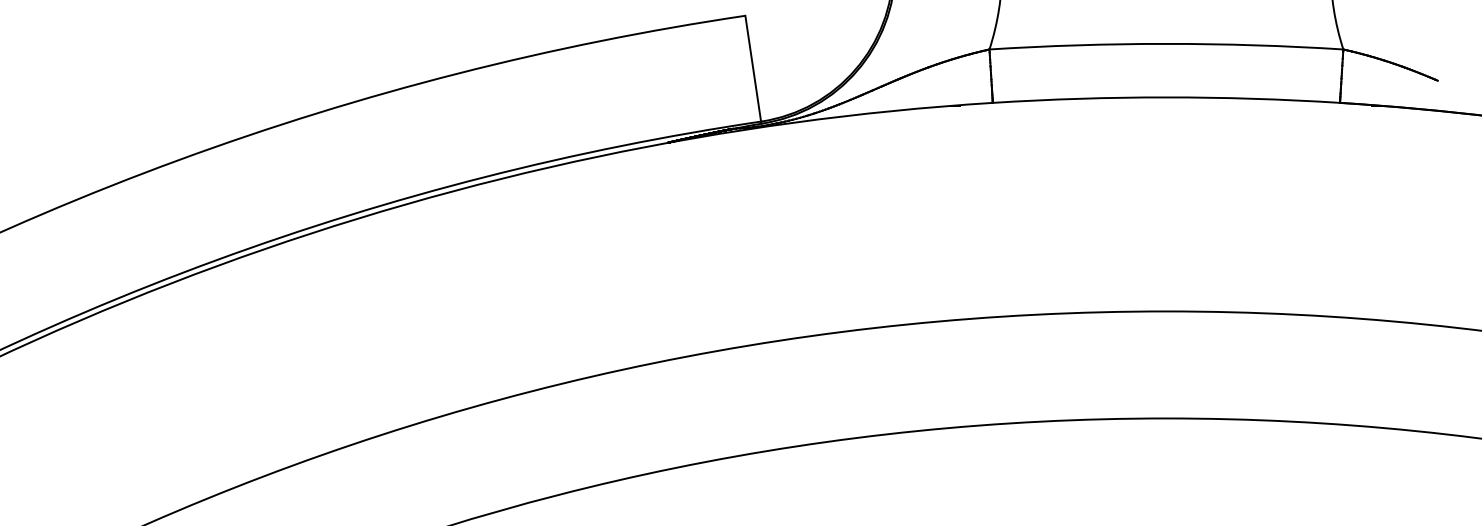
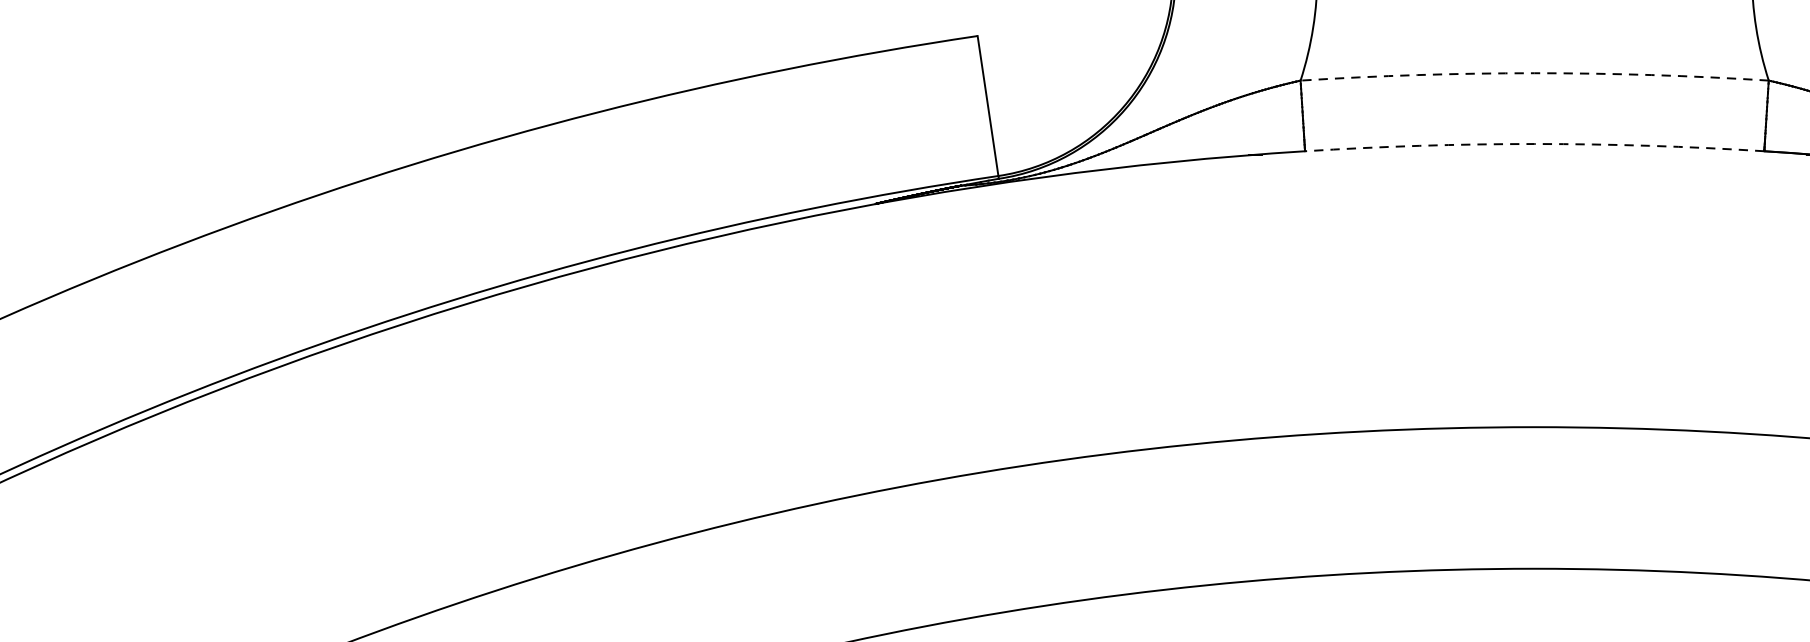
arc: (1166, 43) -> (1534, 72), solid -> dashed
arc: (1166, 97) -> (1534, 144), solid -> dashed

